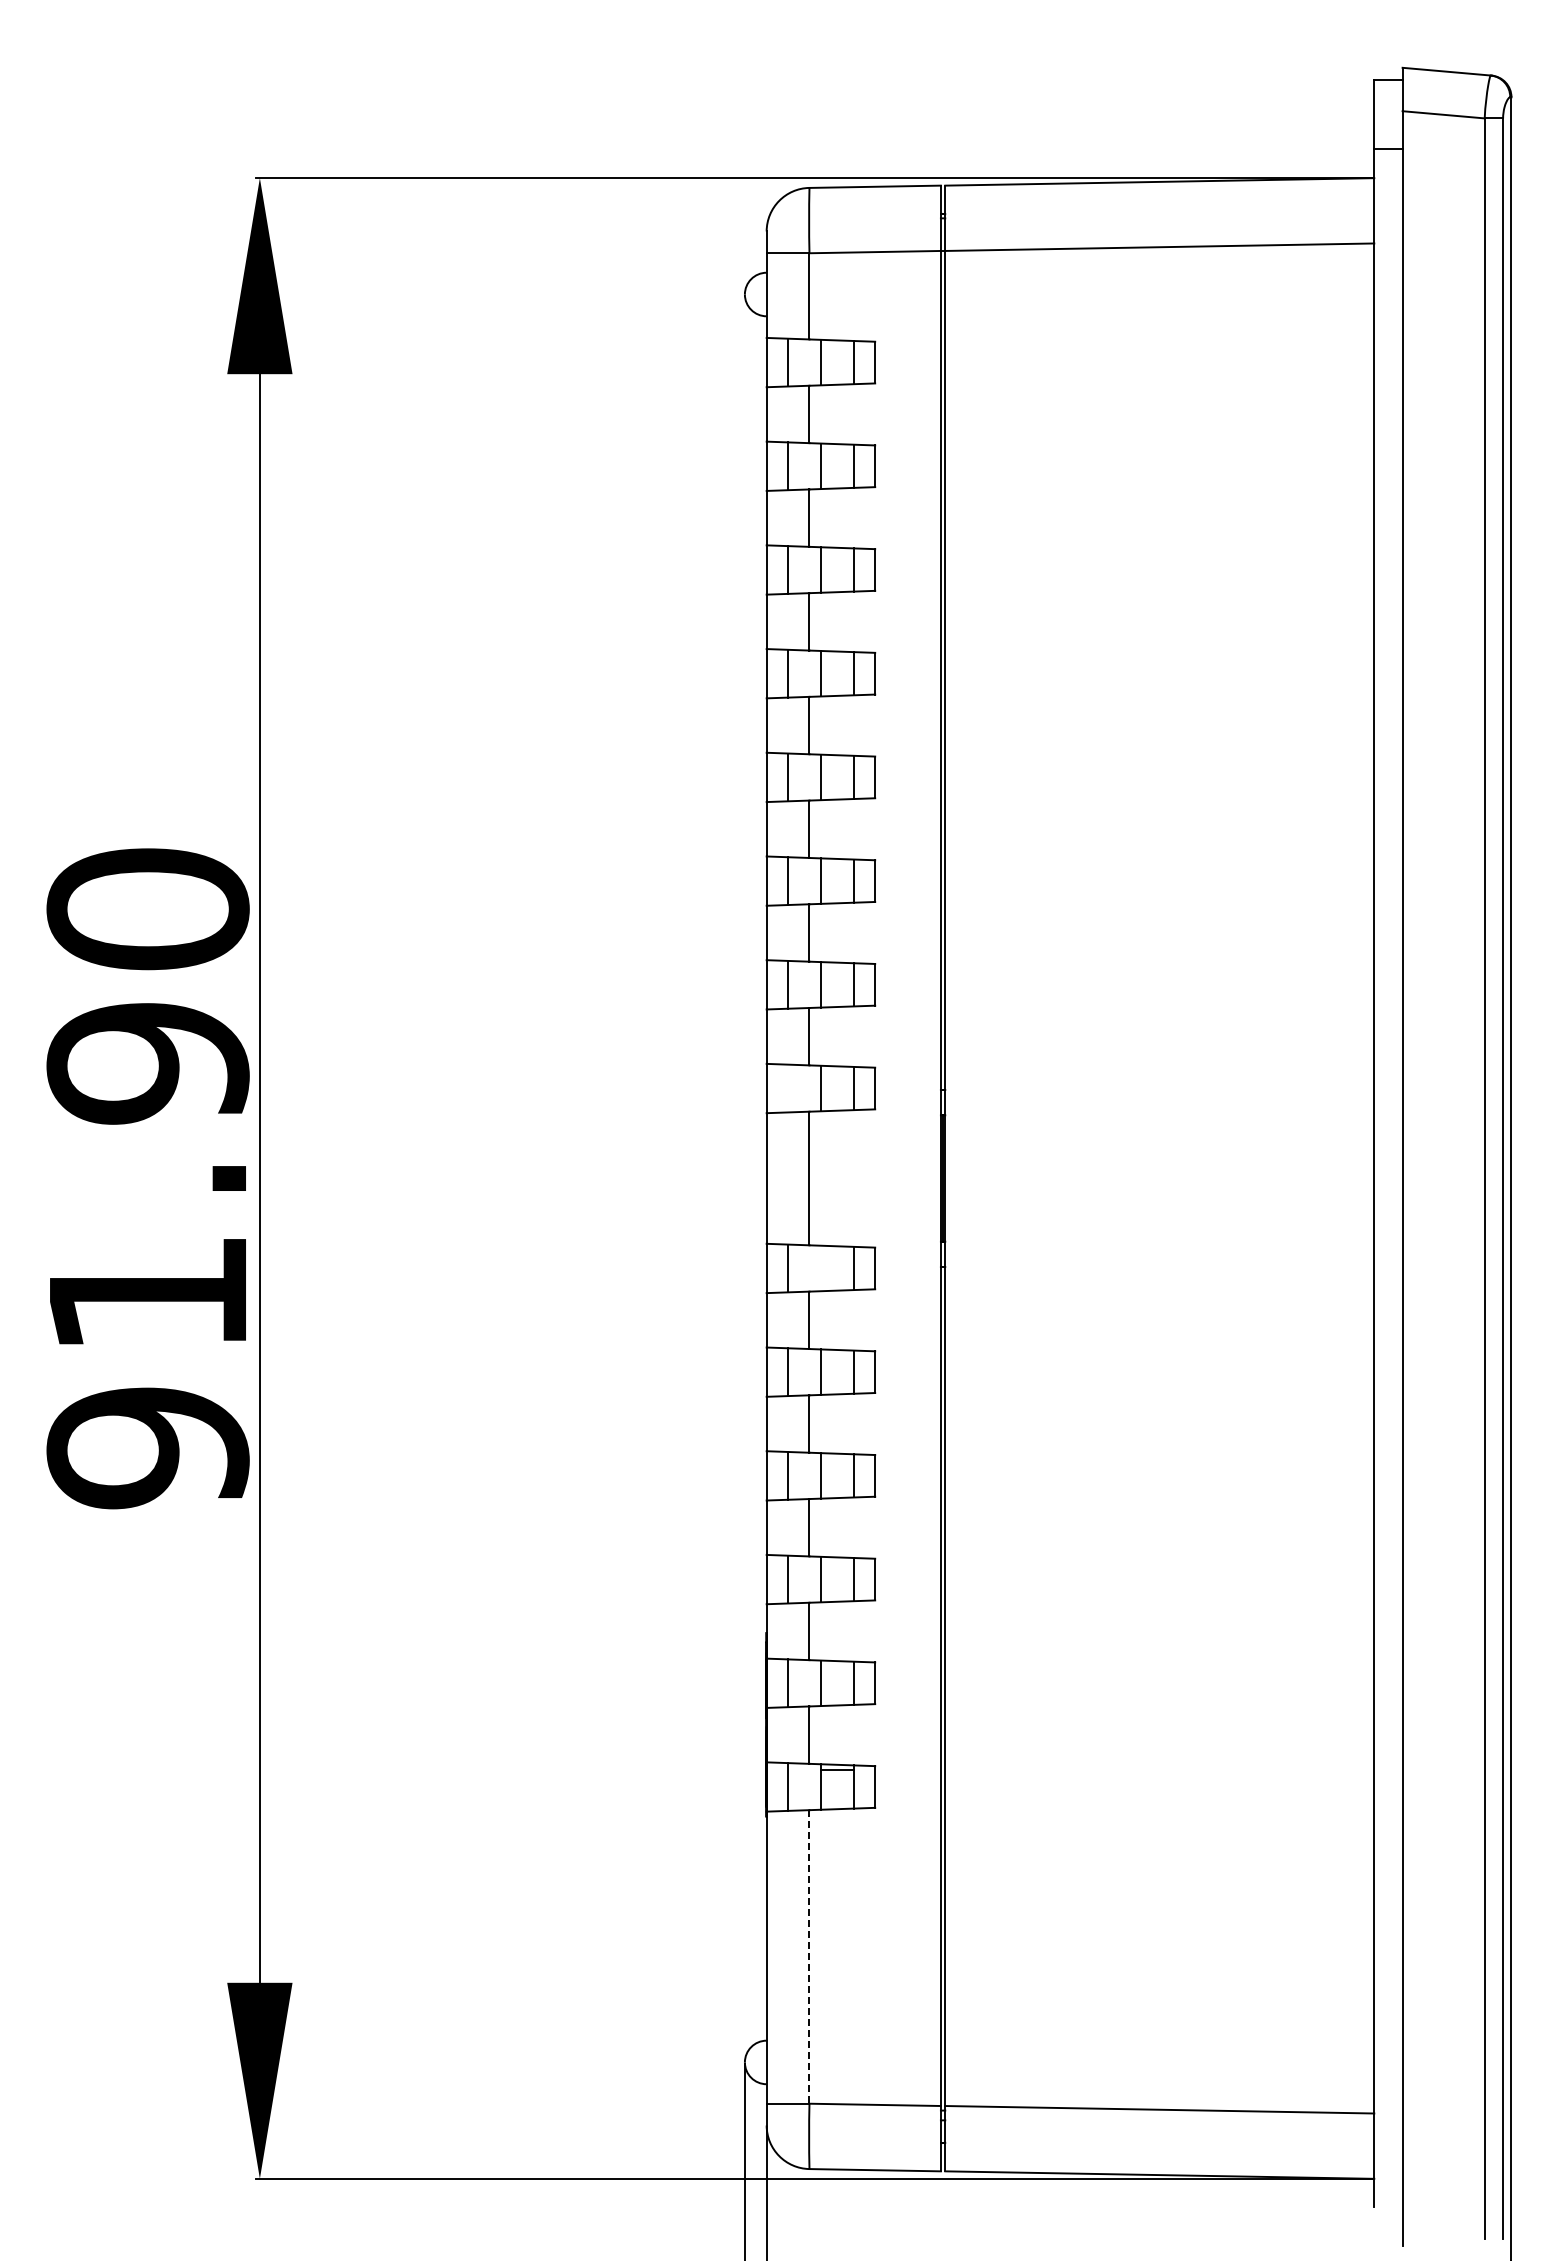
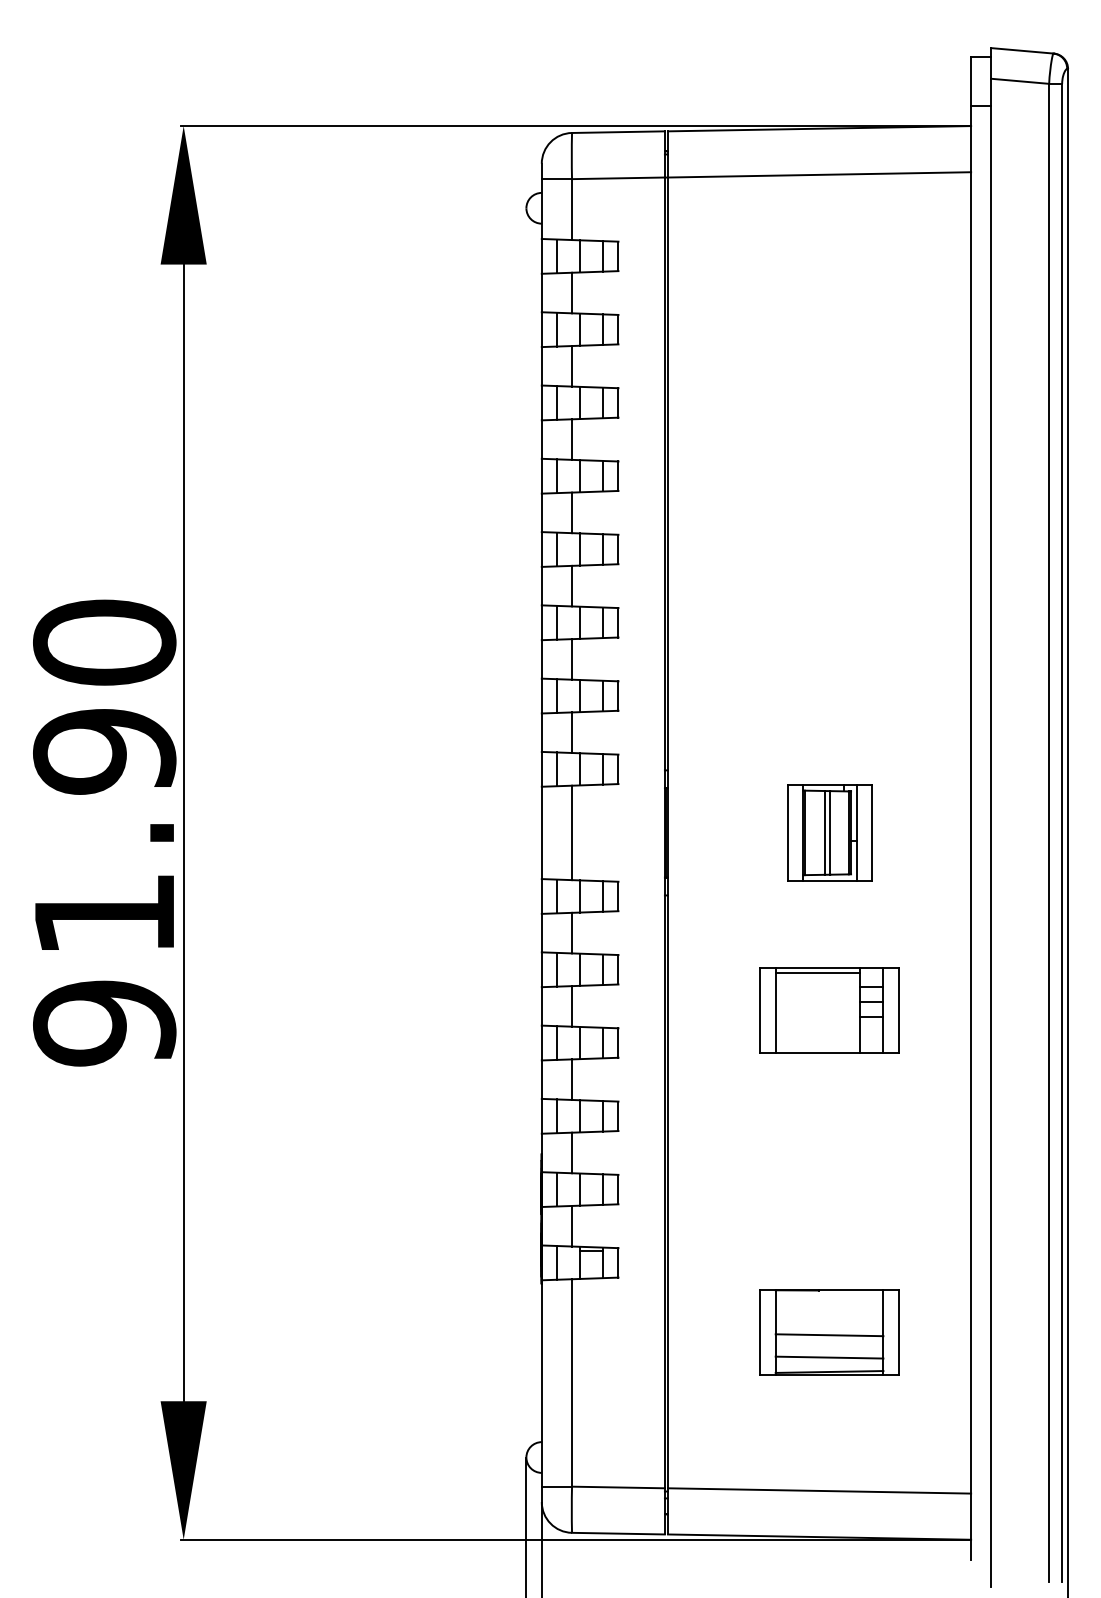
line: (787, 1088) -> (556, 769), added
part: (1174, 1178) -> (829, 832), added
line: (821, 1268) -> (580, 896), added
part: (1173, 1429) -> (829, 1010), added
part: (1173, 1884) -> (829, 1331), added
line: (809, 1956) -> (572, 1382), dashed -> solid

